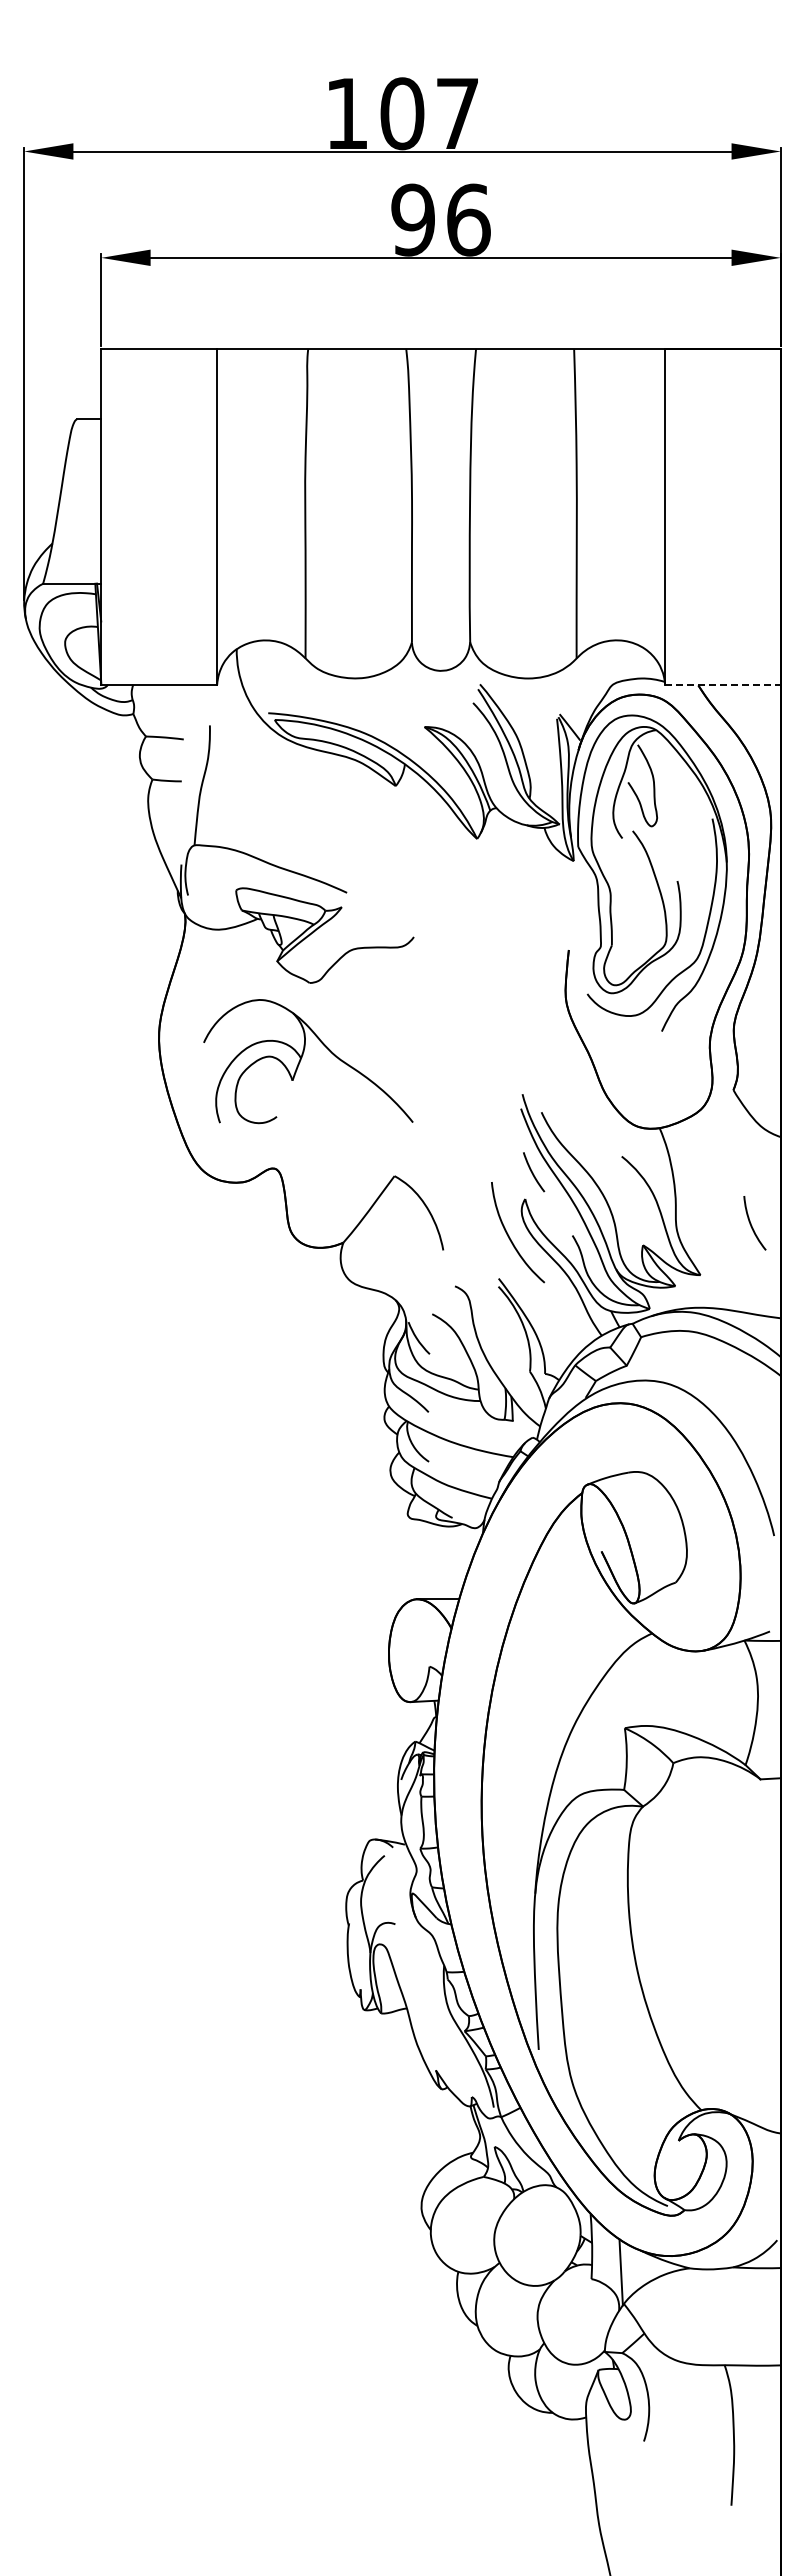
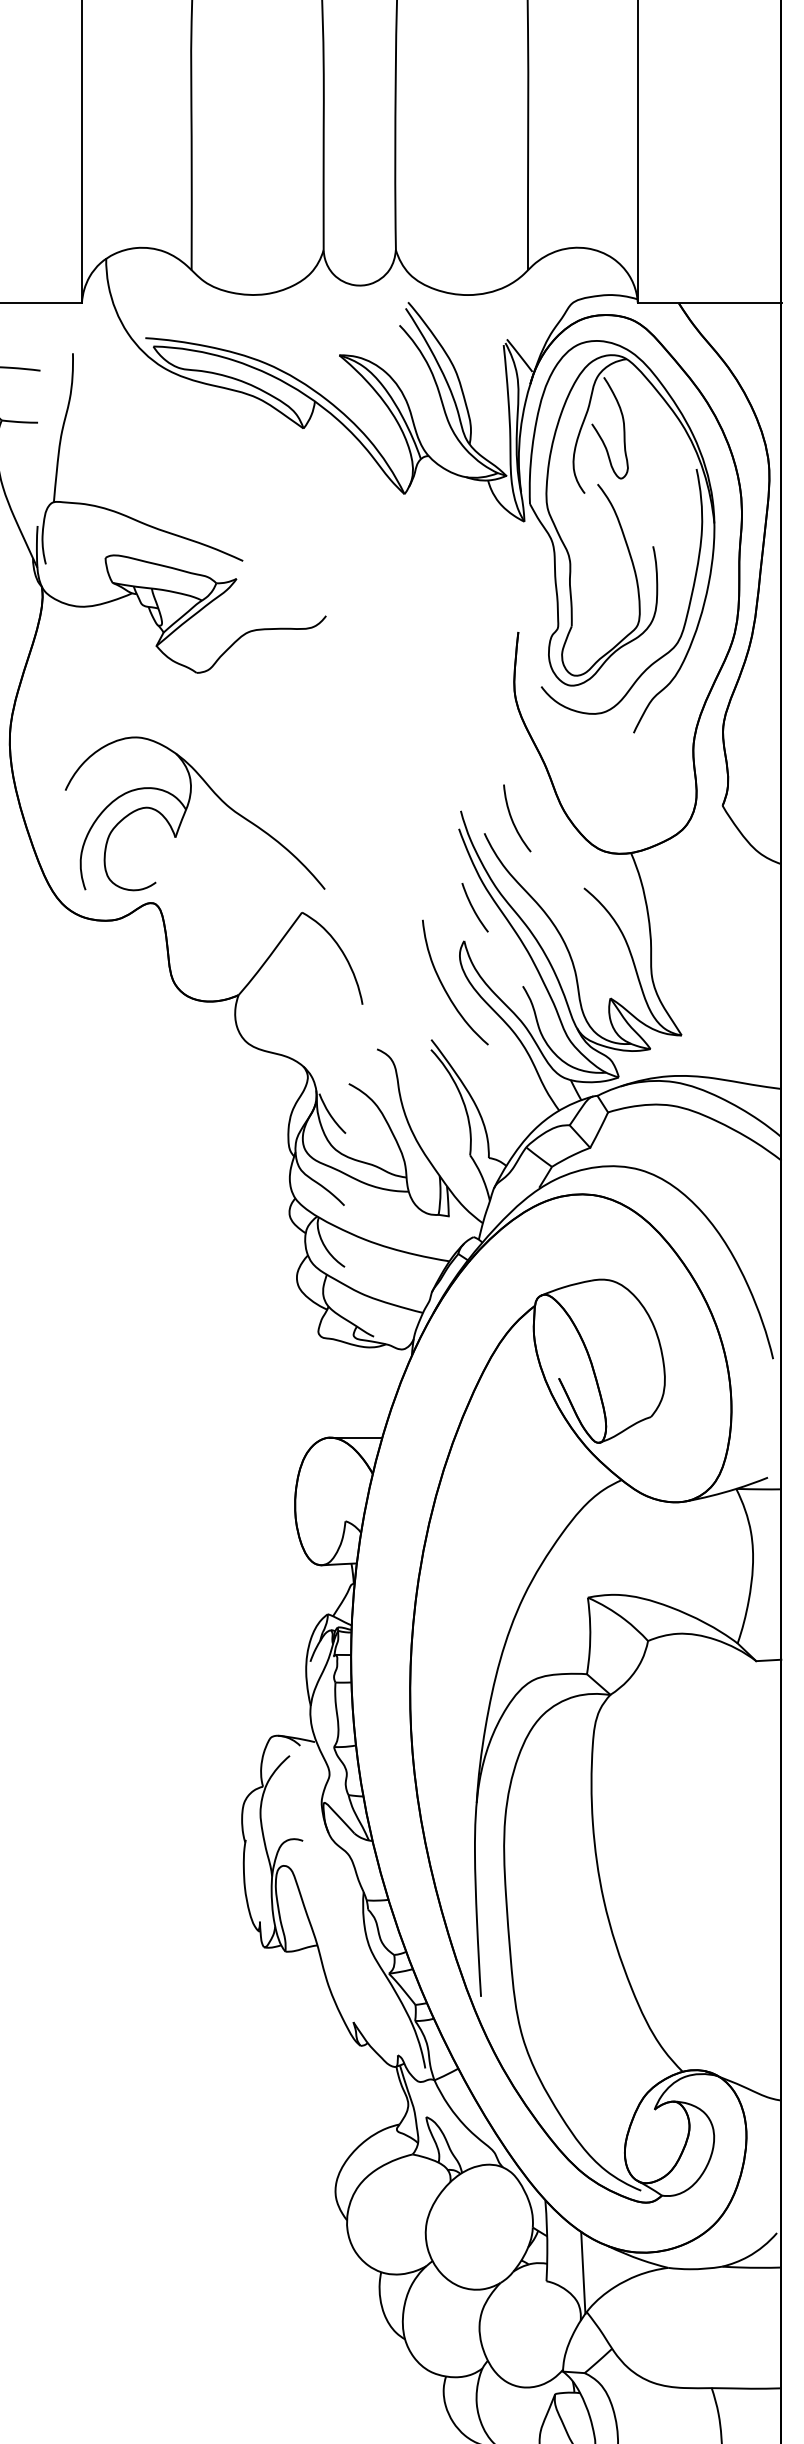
line: (723, 684) -> (710, 302), dashed -> solid
part: (301, 1060) -> (186, 812), moved
curve: (752, 1225) -> (514, 821), moved

